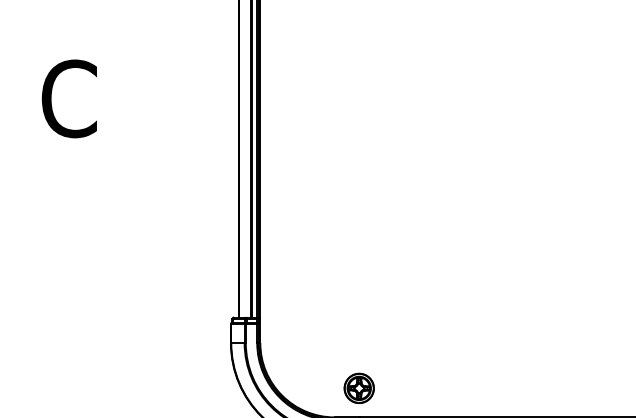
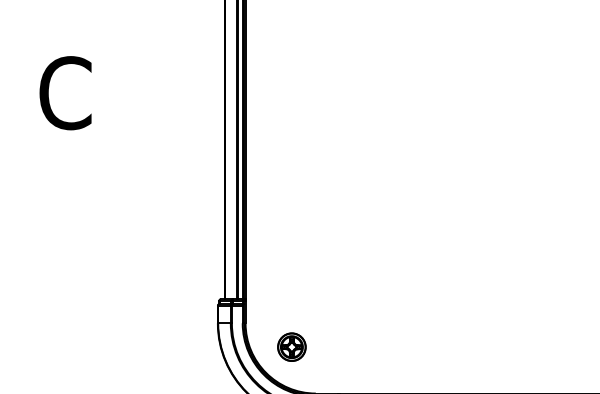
part: (358, 387) -> (291, 346), moved

